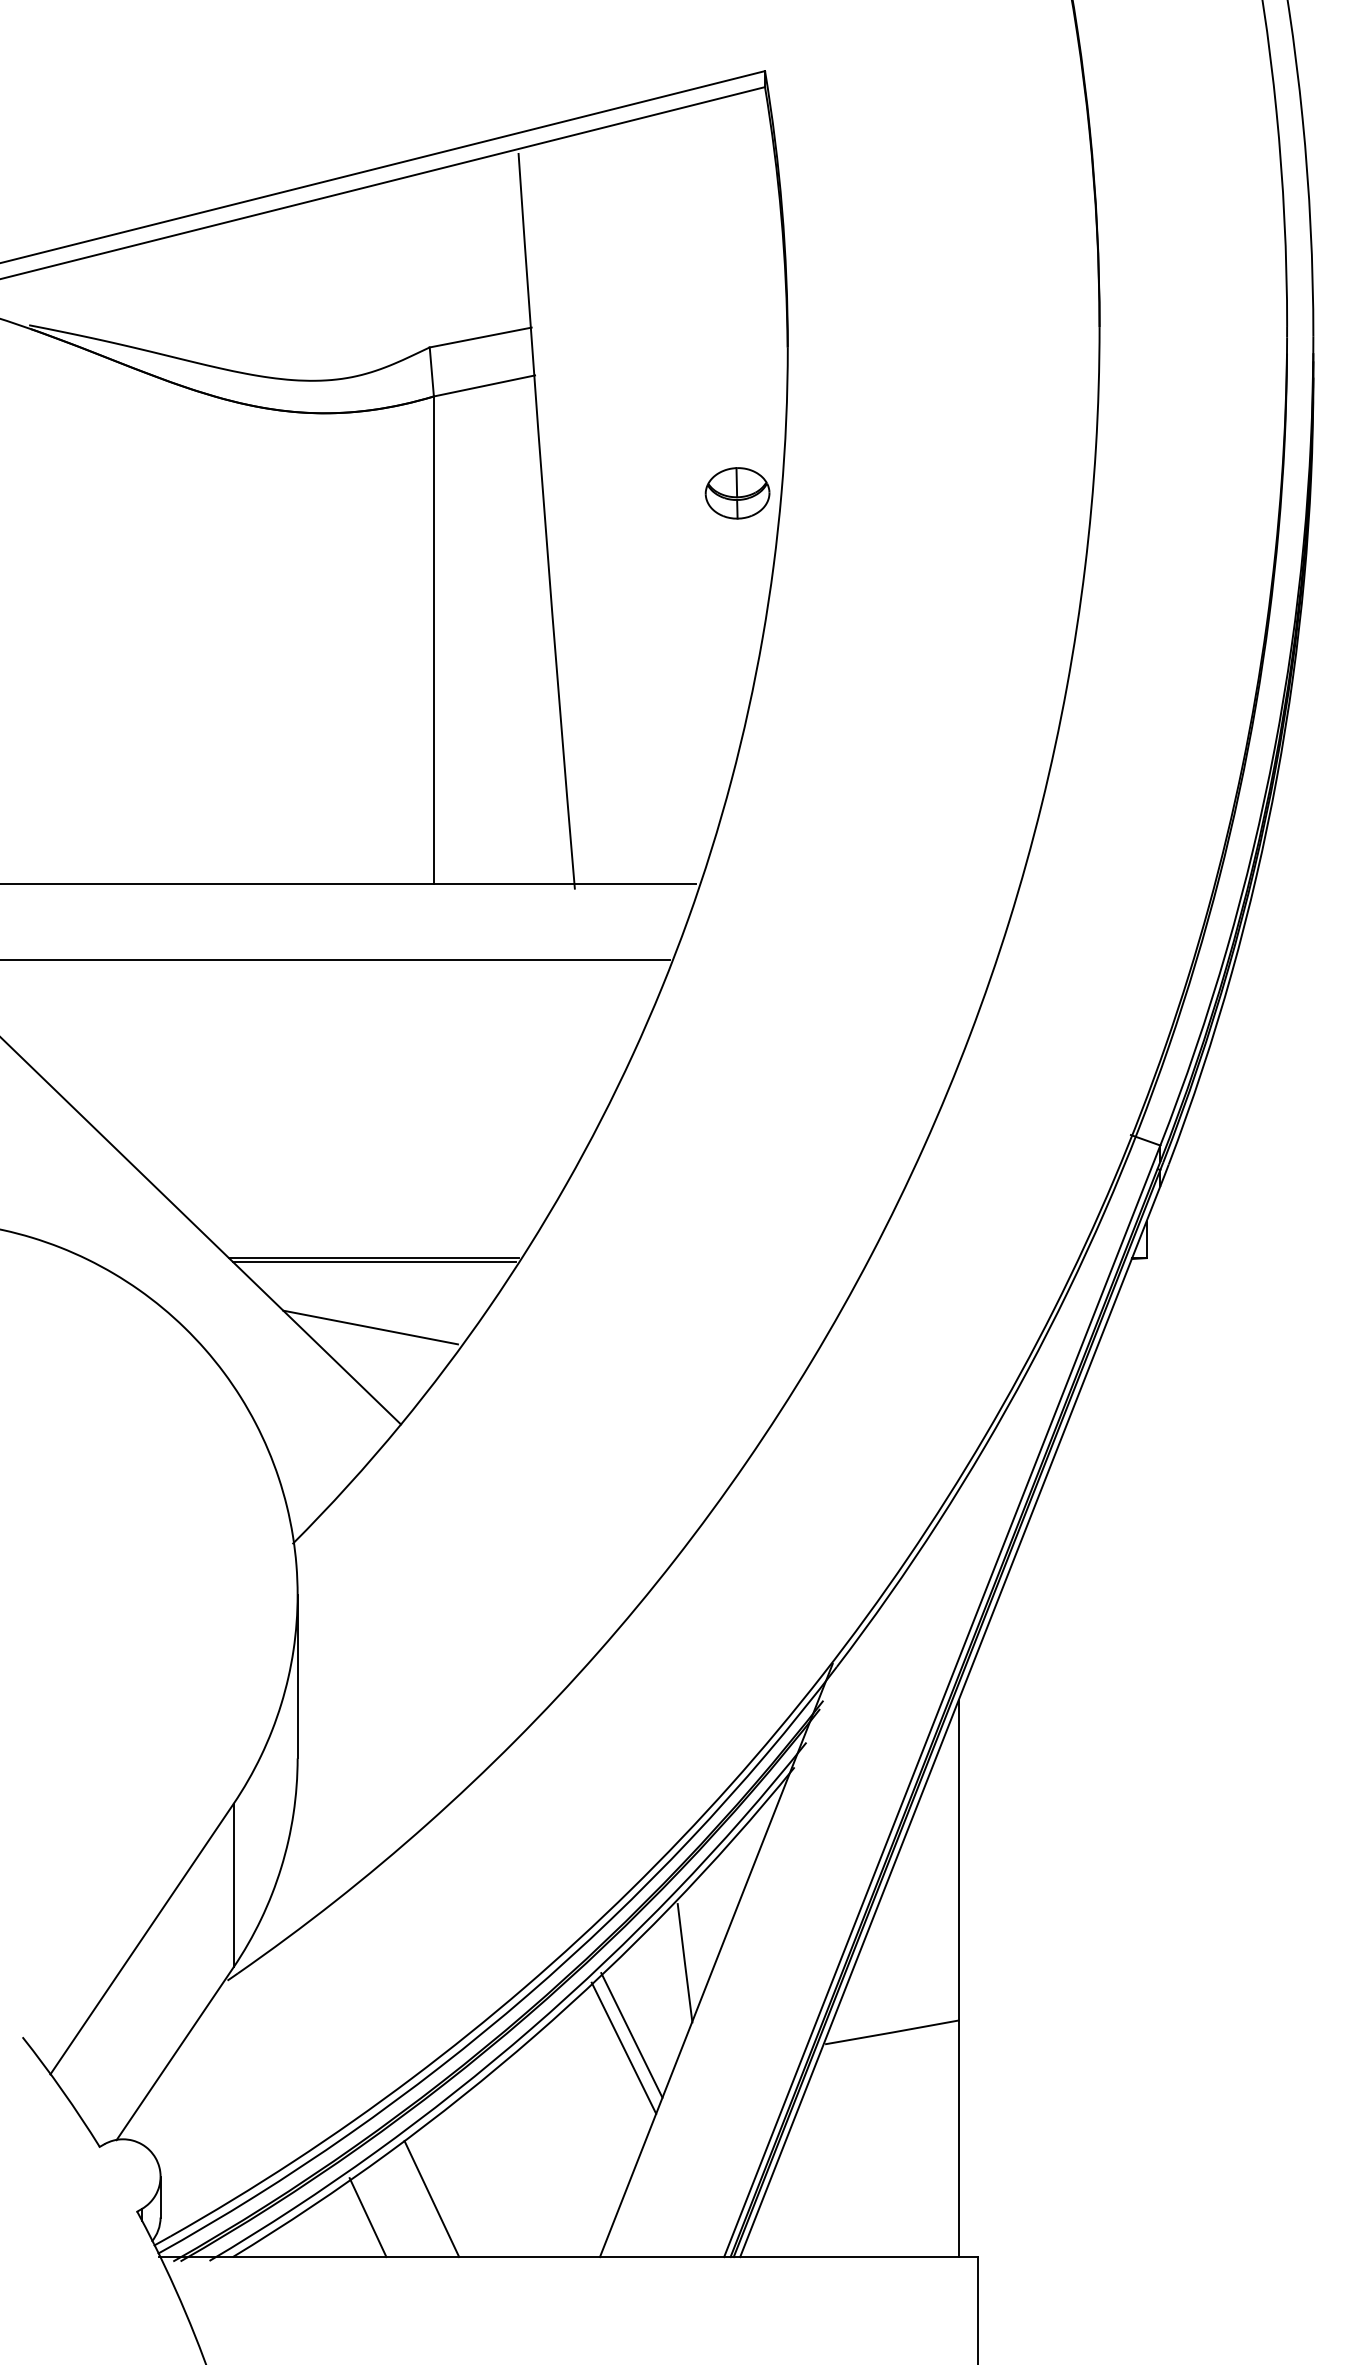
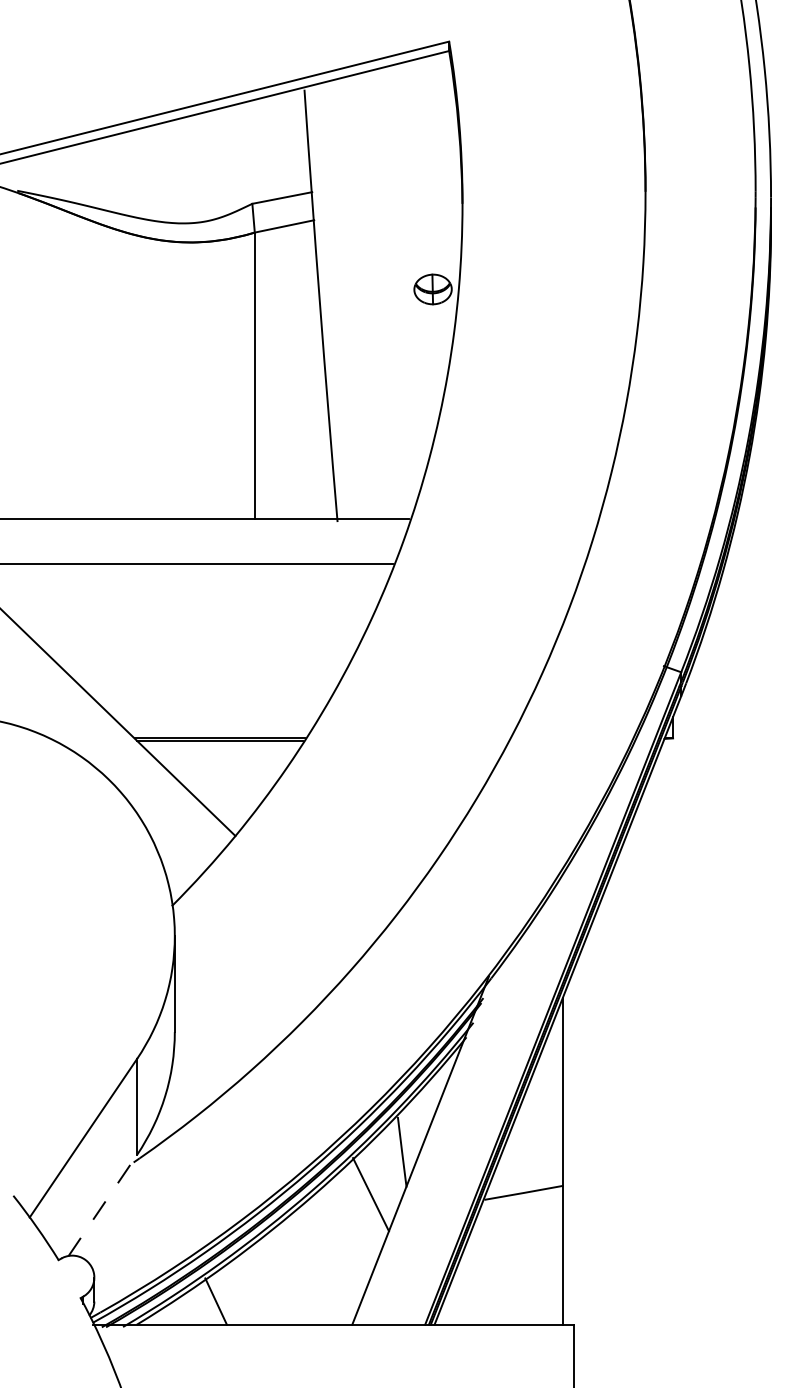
line: (370, 1328) -> (217, 779), removed
line: (624, 2047) -> (366, 1201), removed
line: (176, 2053) -> (103, 1205), solid -> dashed
line: (431, 2198) -> (253, 1290), removed

